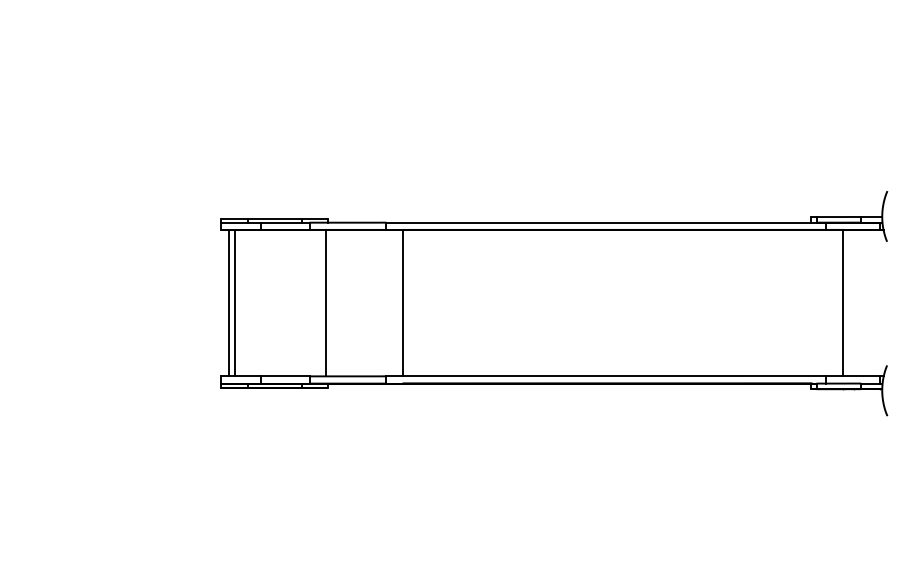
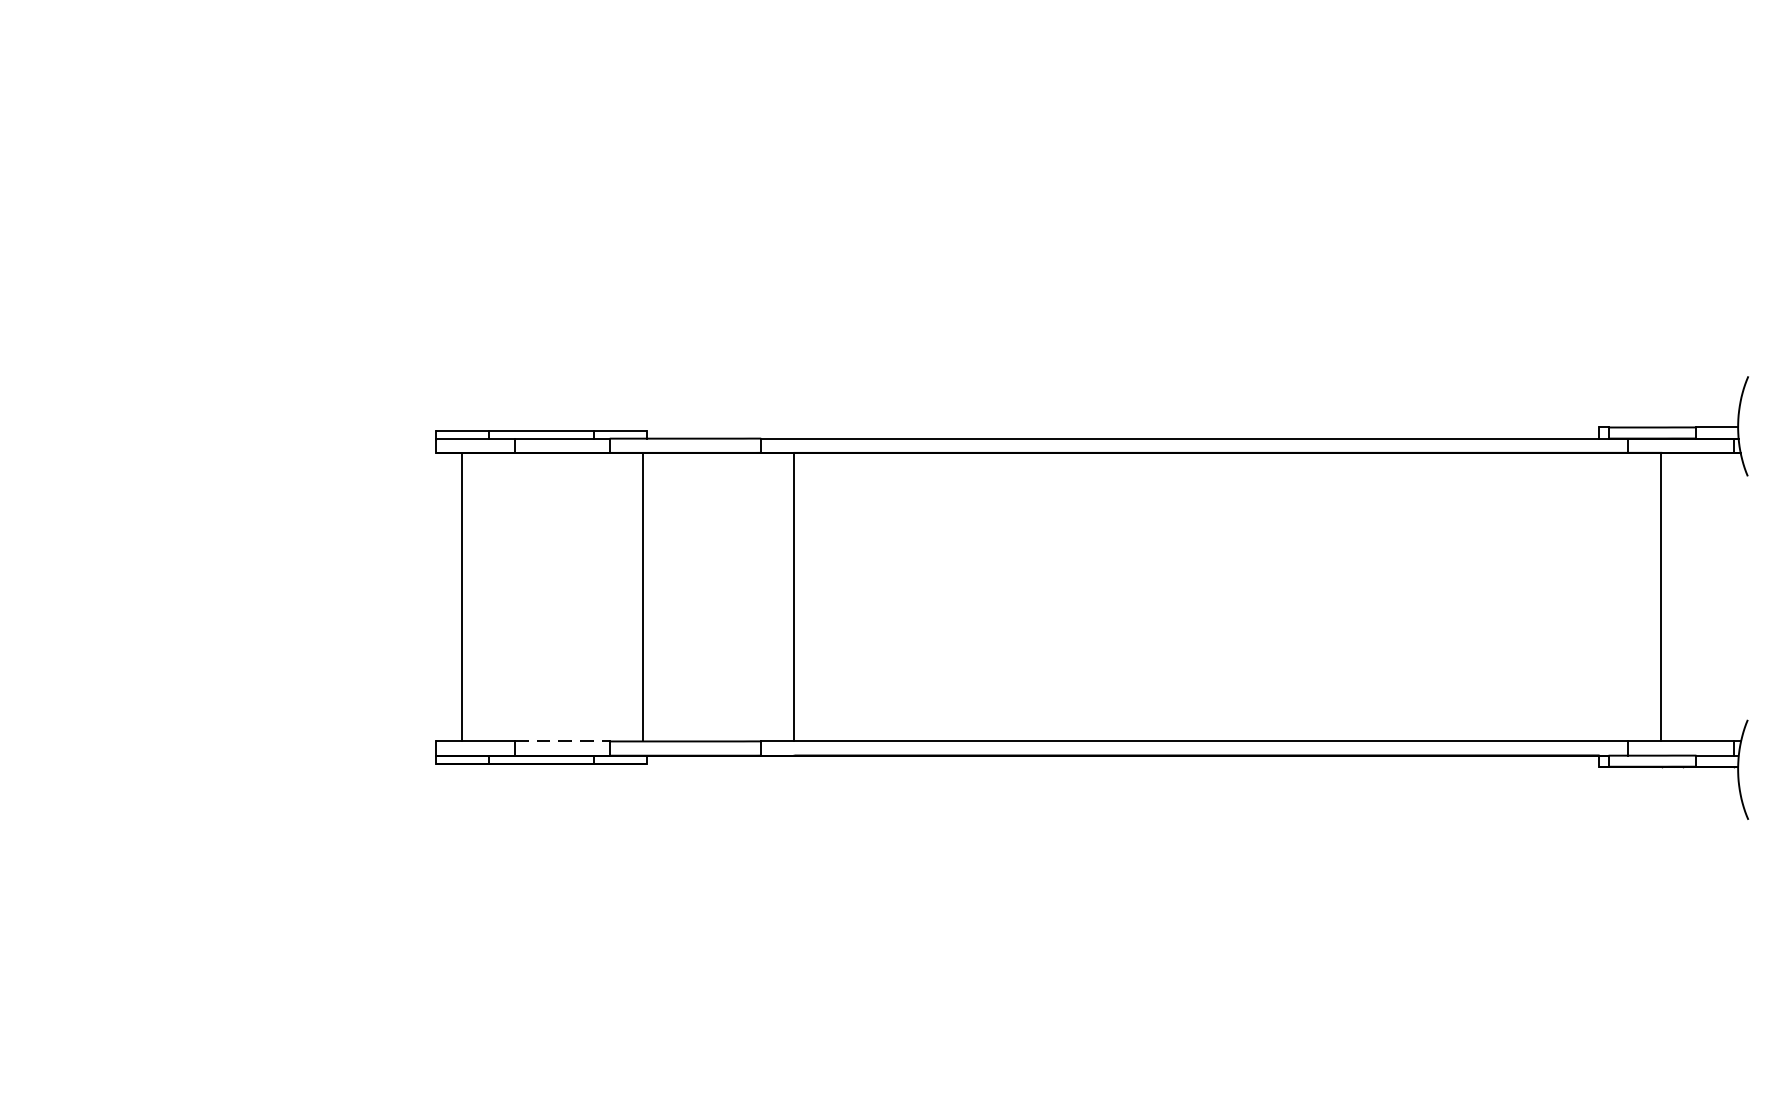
line: (229, 302) -> (452, 595), removed
line: (286, 376) -> (564, 741), solid -> dashed

